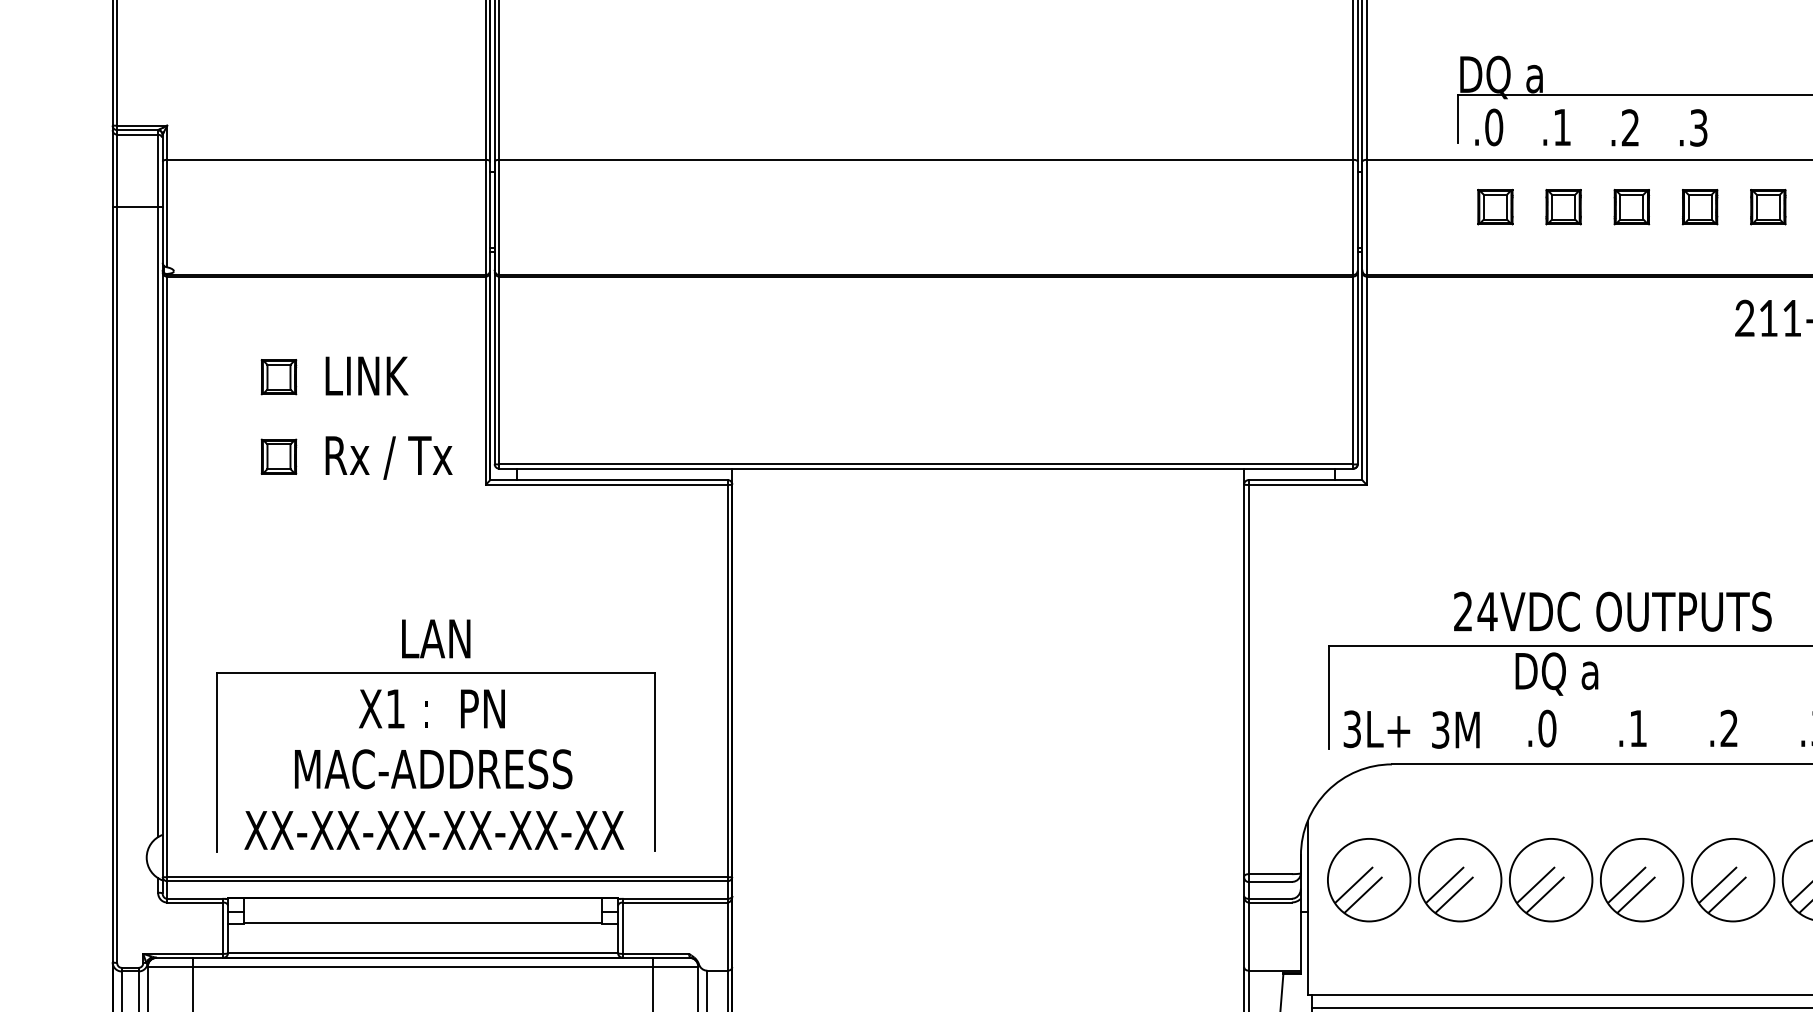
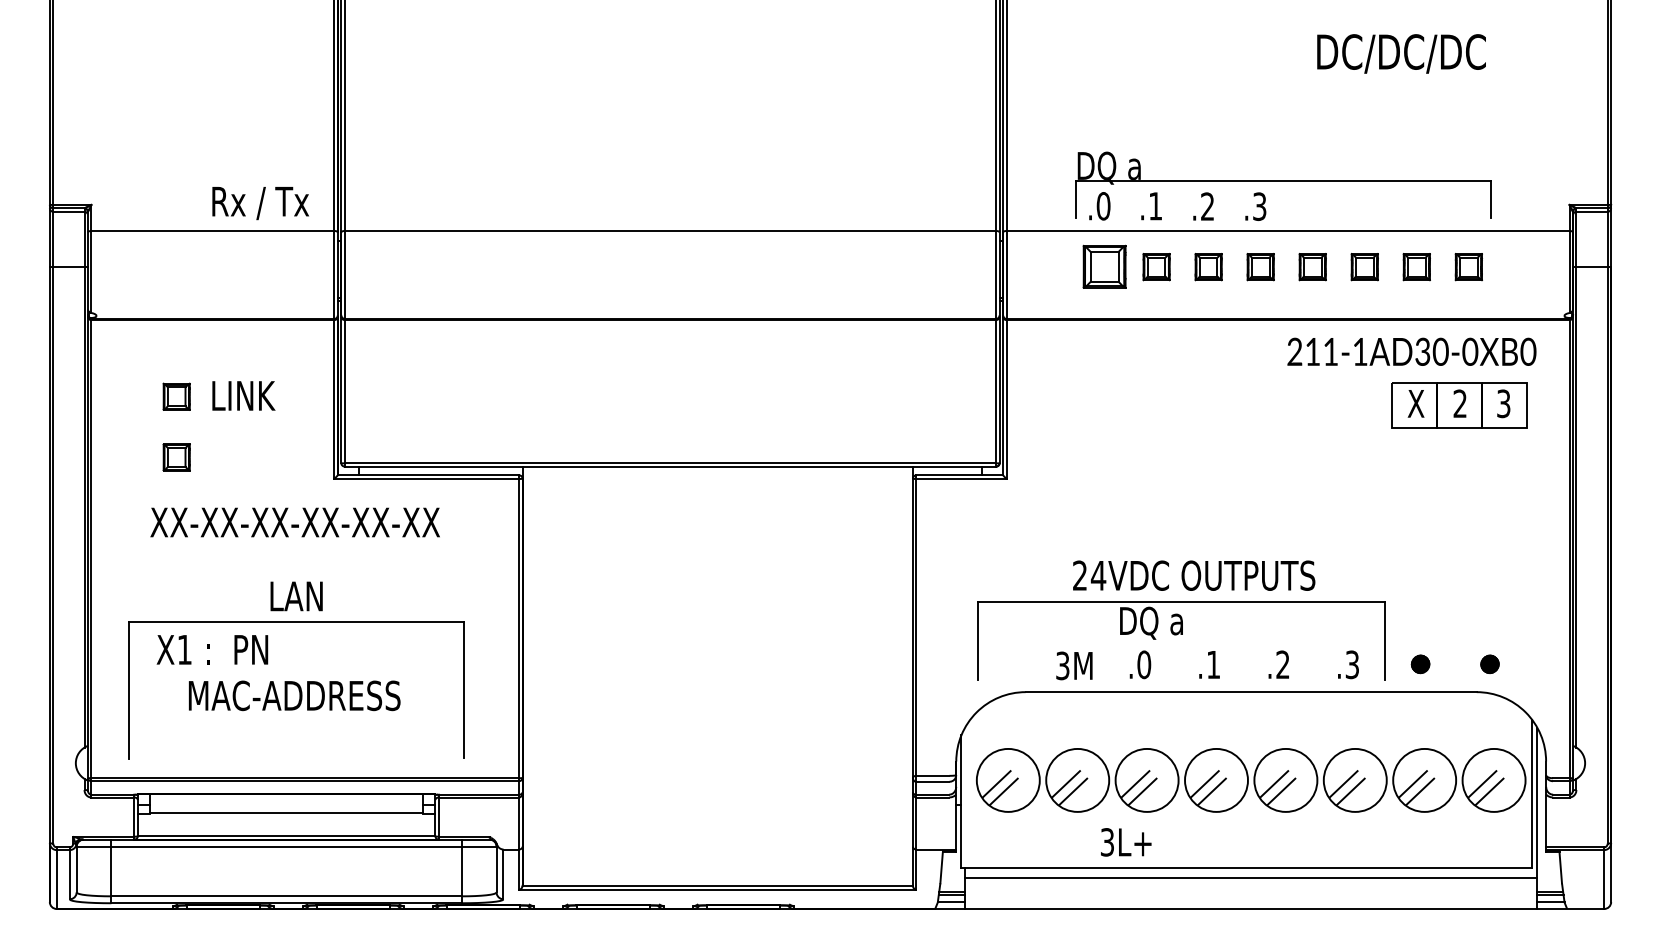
part: (1495, 207) -> (1104, 267), size x1.6
text: (388, 458) -> (260, 203), moved
text: (432, 708) -> (212, 649), moved
text: (1377, 729) -> (1126, 842), moved
text: (433, 830) -> (294, 522), moved

